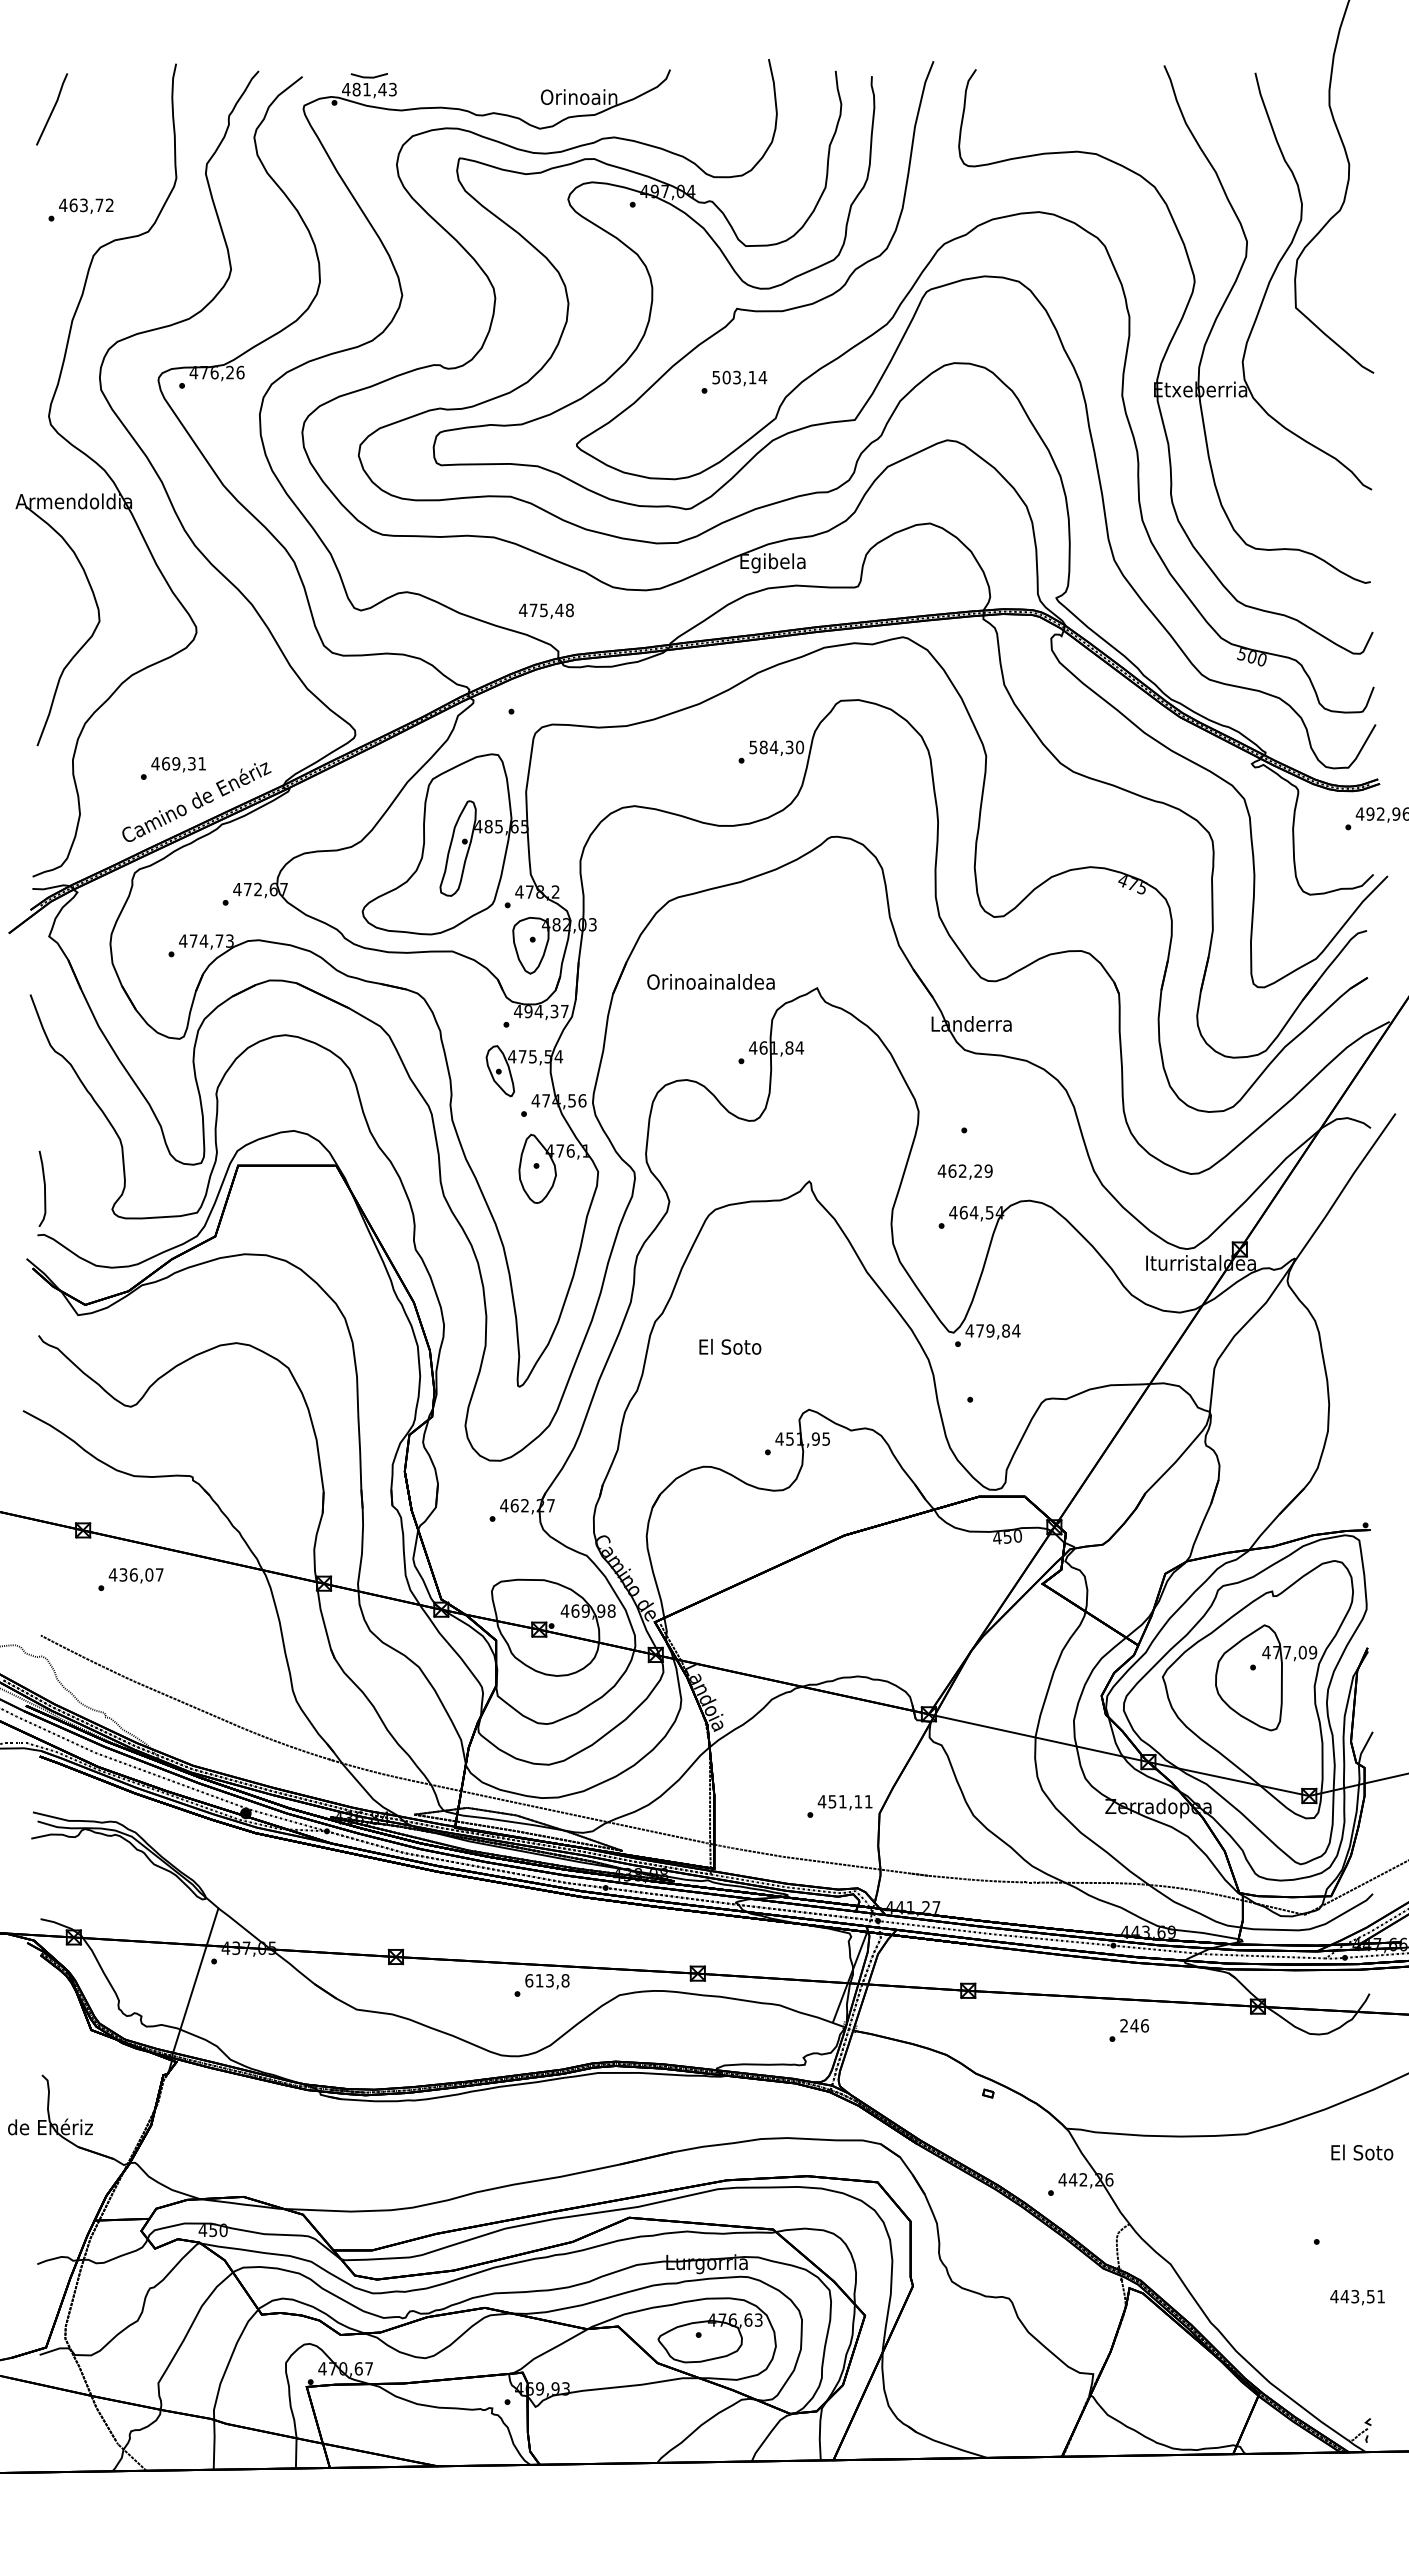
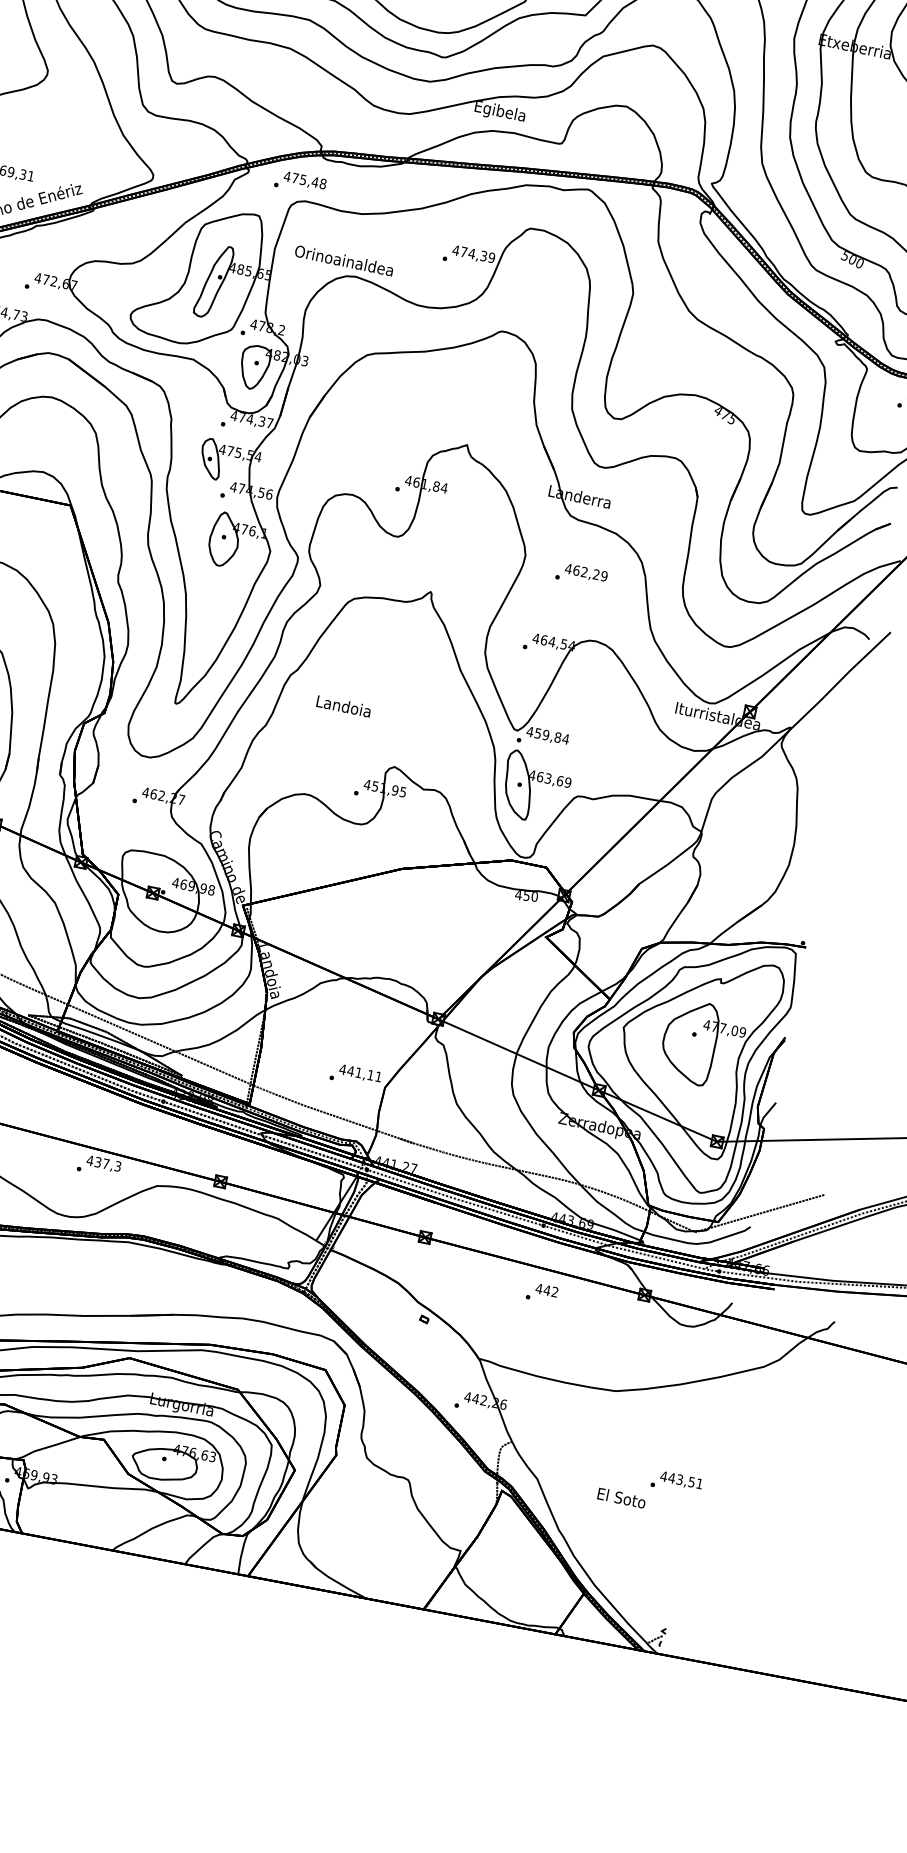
text: (546, 610) -> (305, 180), moved
text: (776, 747) -> (473, 254), 584,30 -> 474,39
text: (710, 981) -> (343, 260), moved
text: (528, 1011) -> (242, 417), 494,37 -> 474,37
text: (964, 1171) -> (585, 572), moved
text: (979, 1330) -> (537, 733), 479,84 -> 459,84
text: (729, 1346) -> (343, 705), El Soto -> Landoia
part: (984, 1399) -> (530, 786), added
text: (832, 1801) -> (350, 1071), 451,11 -> 441,11
text: (547, 1980) -> (104, 1163), 613,8 -> 437,3
text: (1134, 2025) -> (547, 1290), 246 -> 442
text: (1362, 2152) -> (621, 1498), moved
text: (1357, 2297) -> (681, 1480), moved

